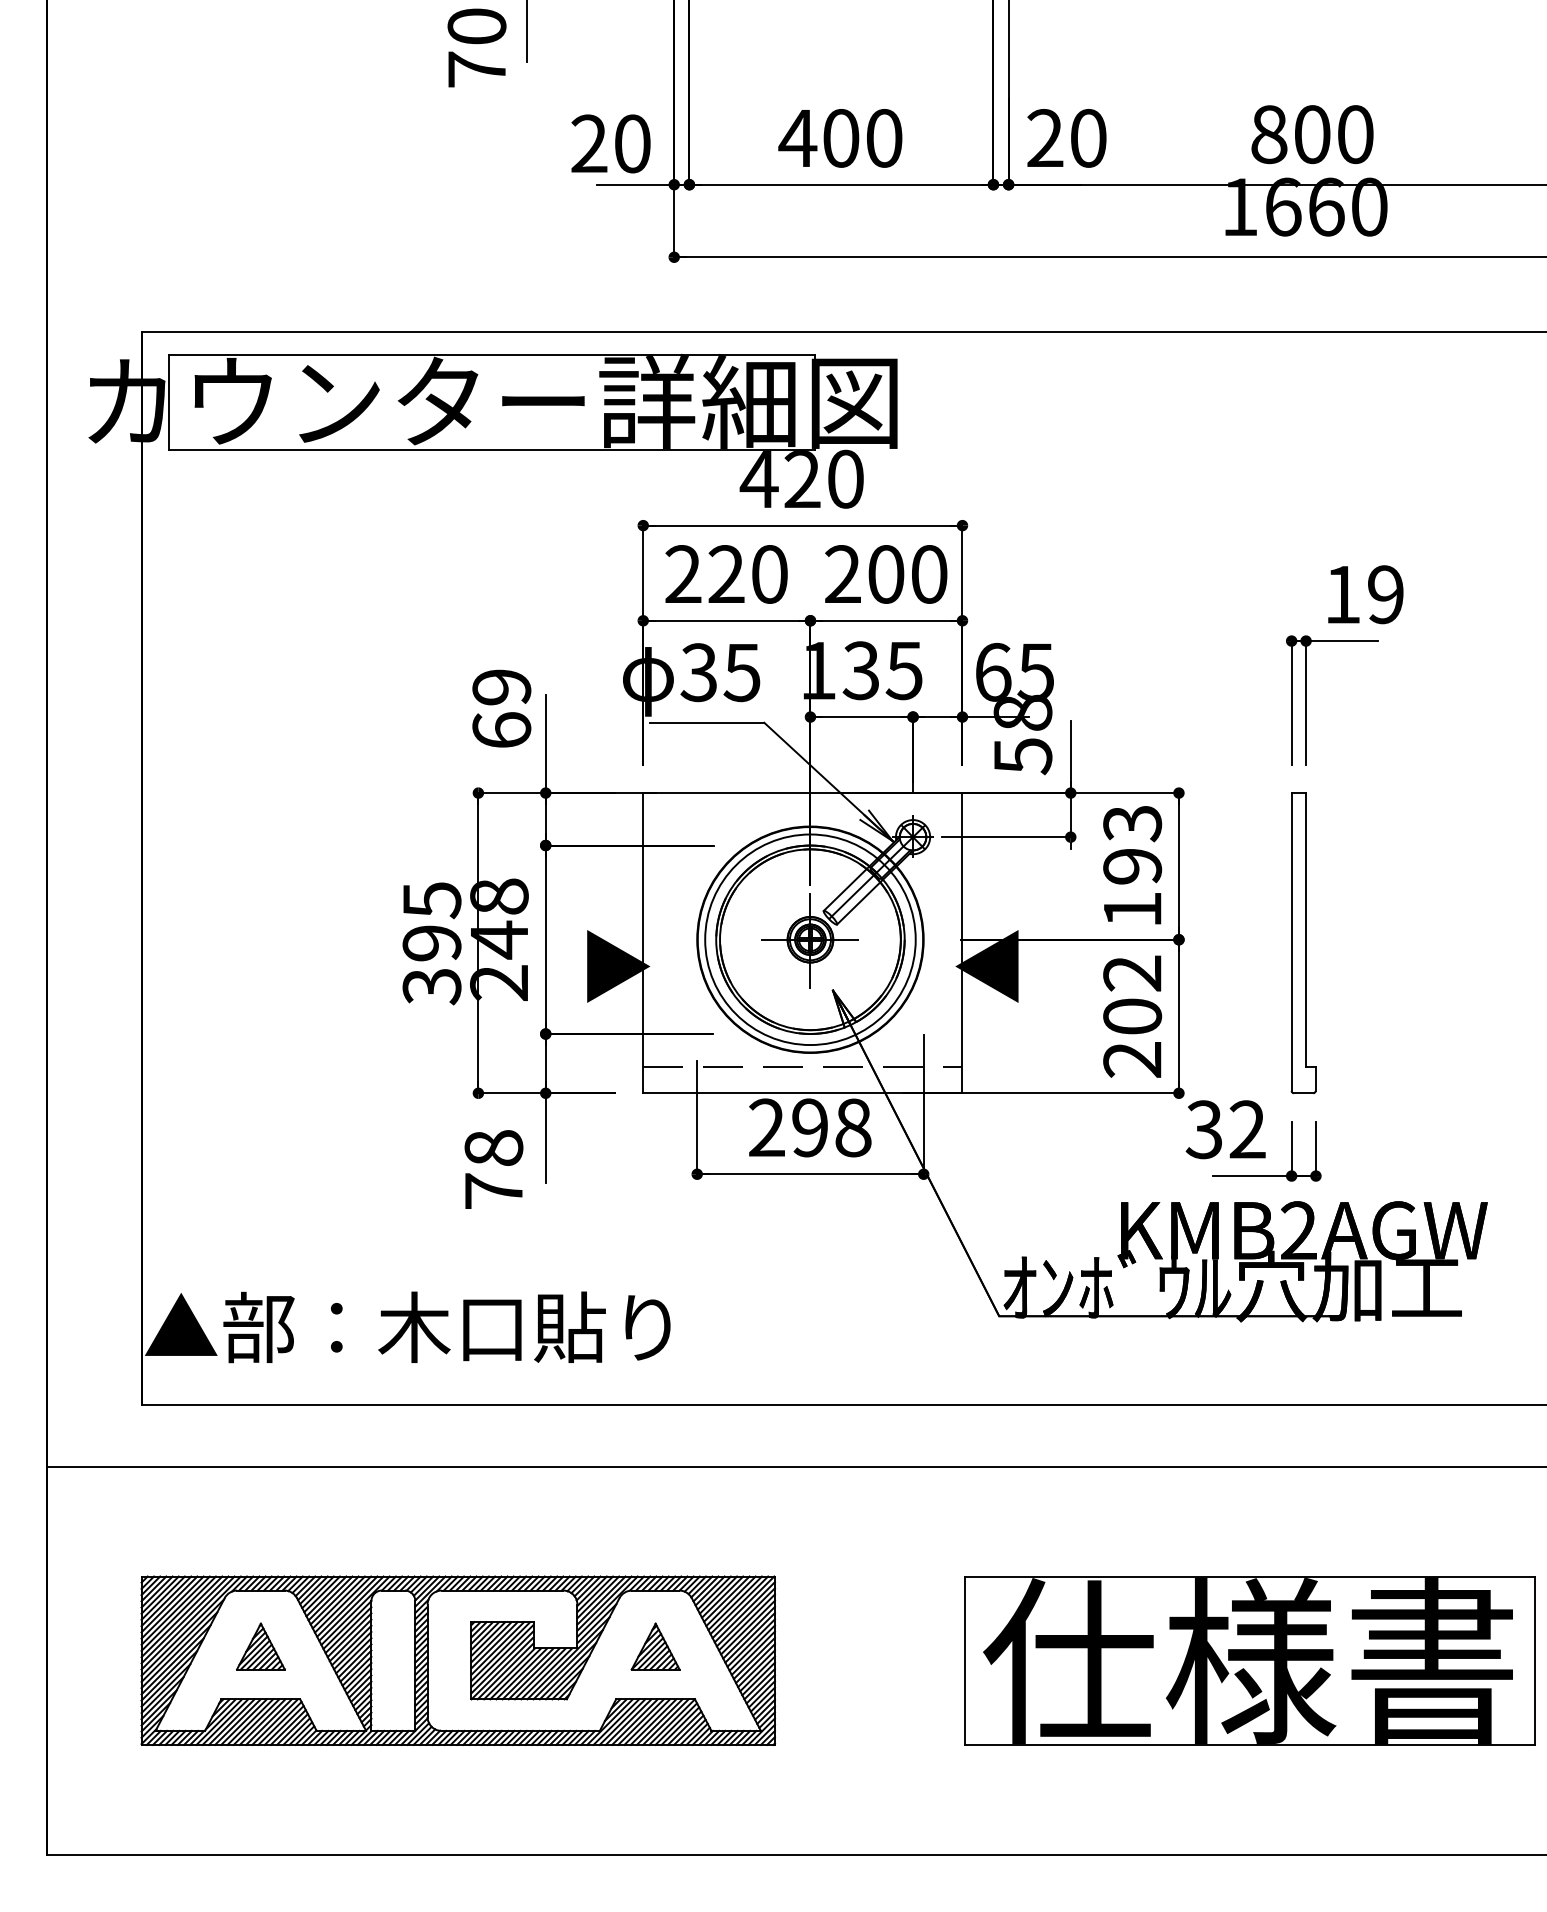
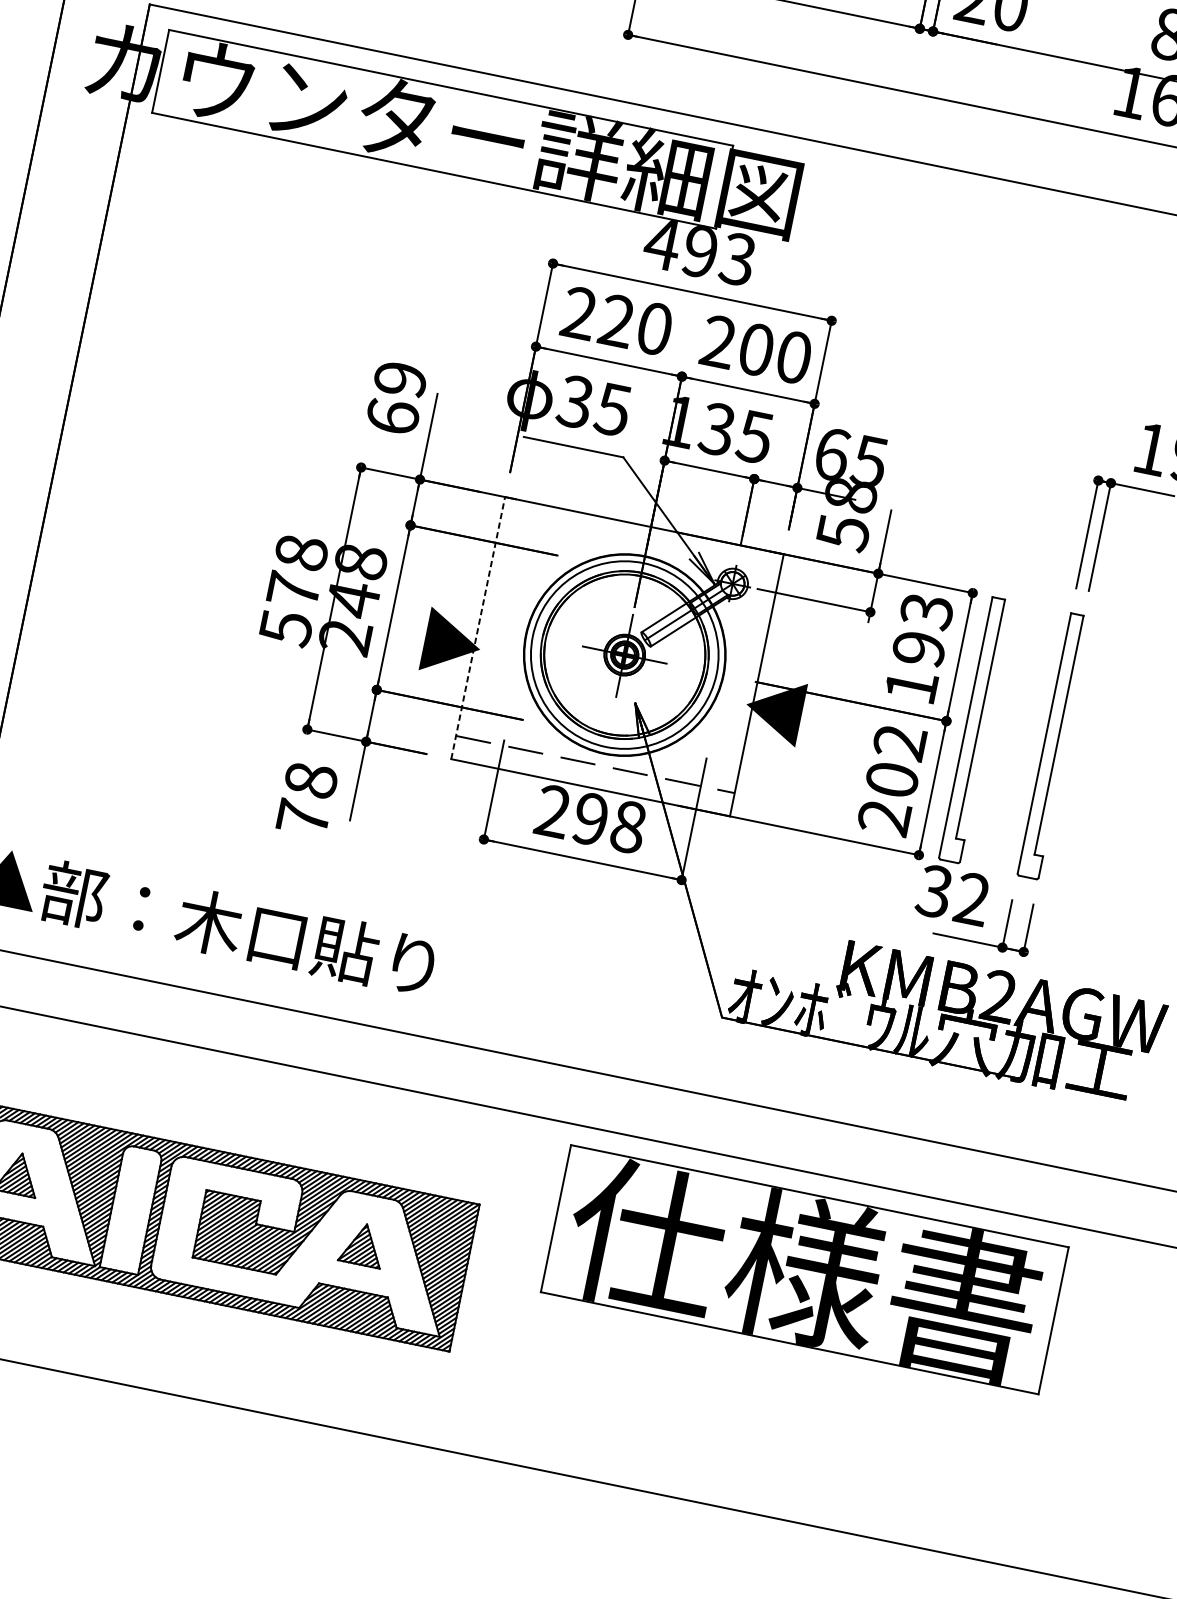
text: (823, 478) -> (718, 254), 420 -> 493
line: (643, 942) -> (478, 627), solid -> dashed
text: (431, 943) -> (293, 590), 395 -> 578
part: (1213, 943) -> (975, 730), added
part: (1249, 1660) -> (804, 1269), moved

